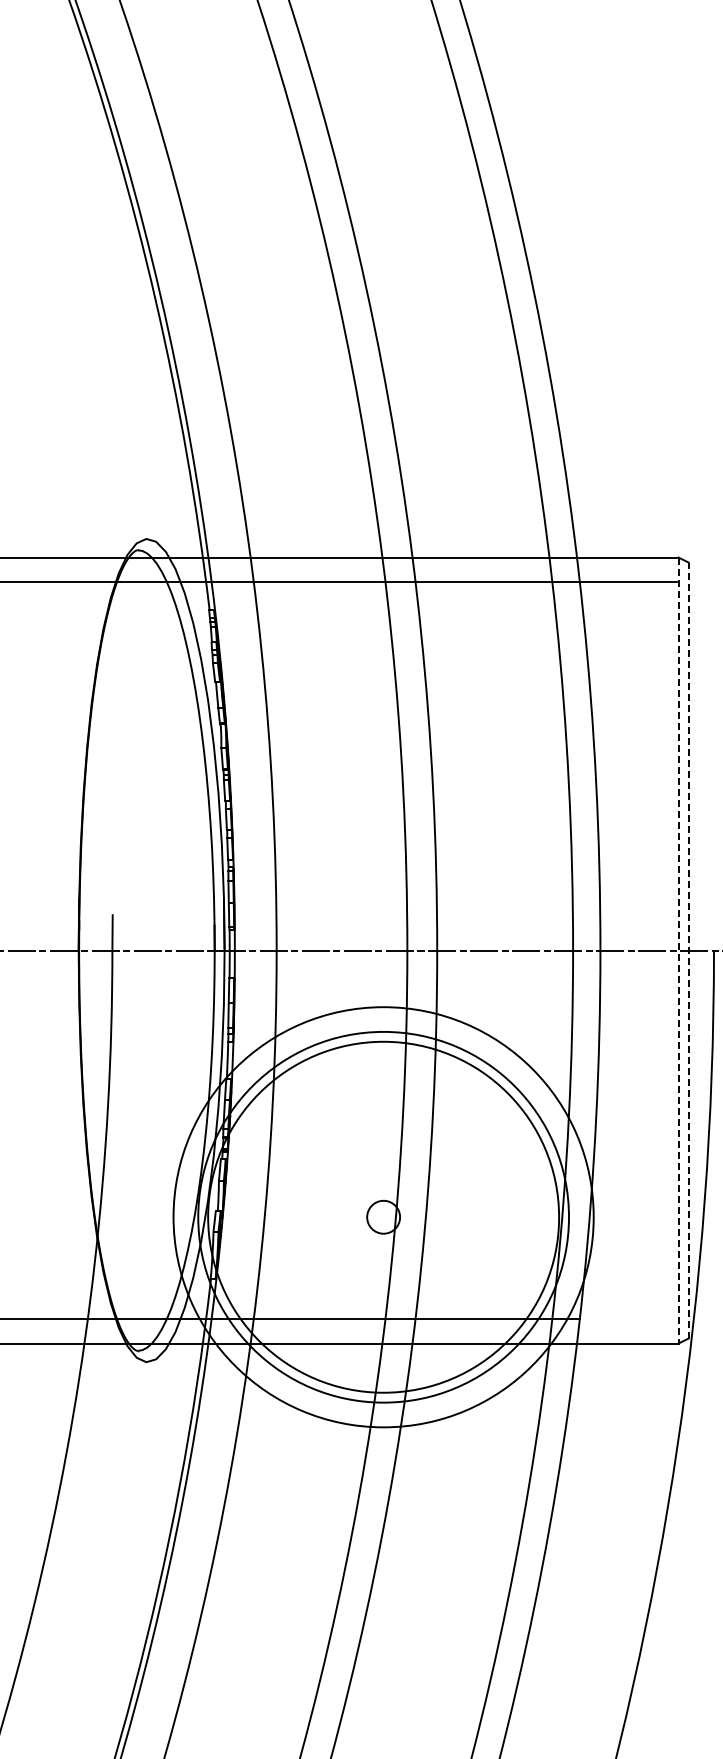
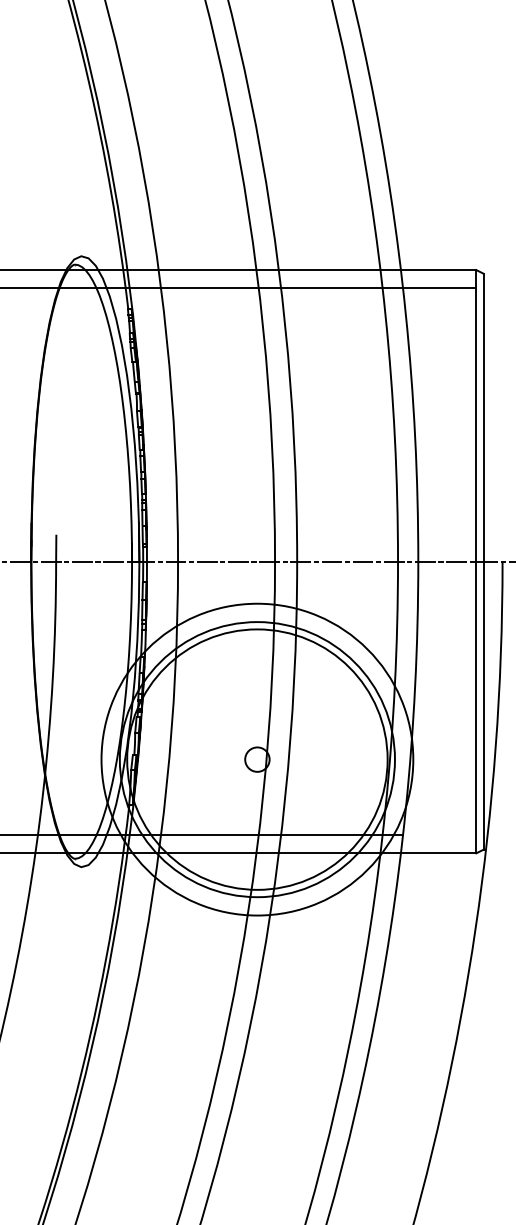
line: (678, 950) -> (476, 561), dashed -> solid
line: (688, 950) -> (483, 561), dashed -> solid

